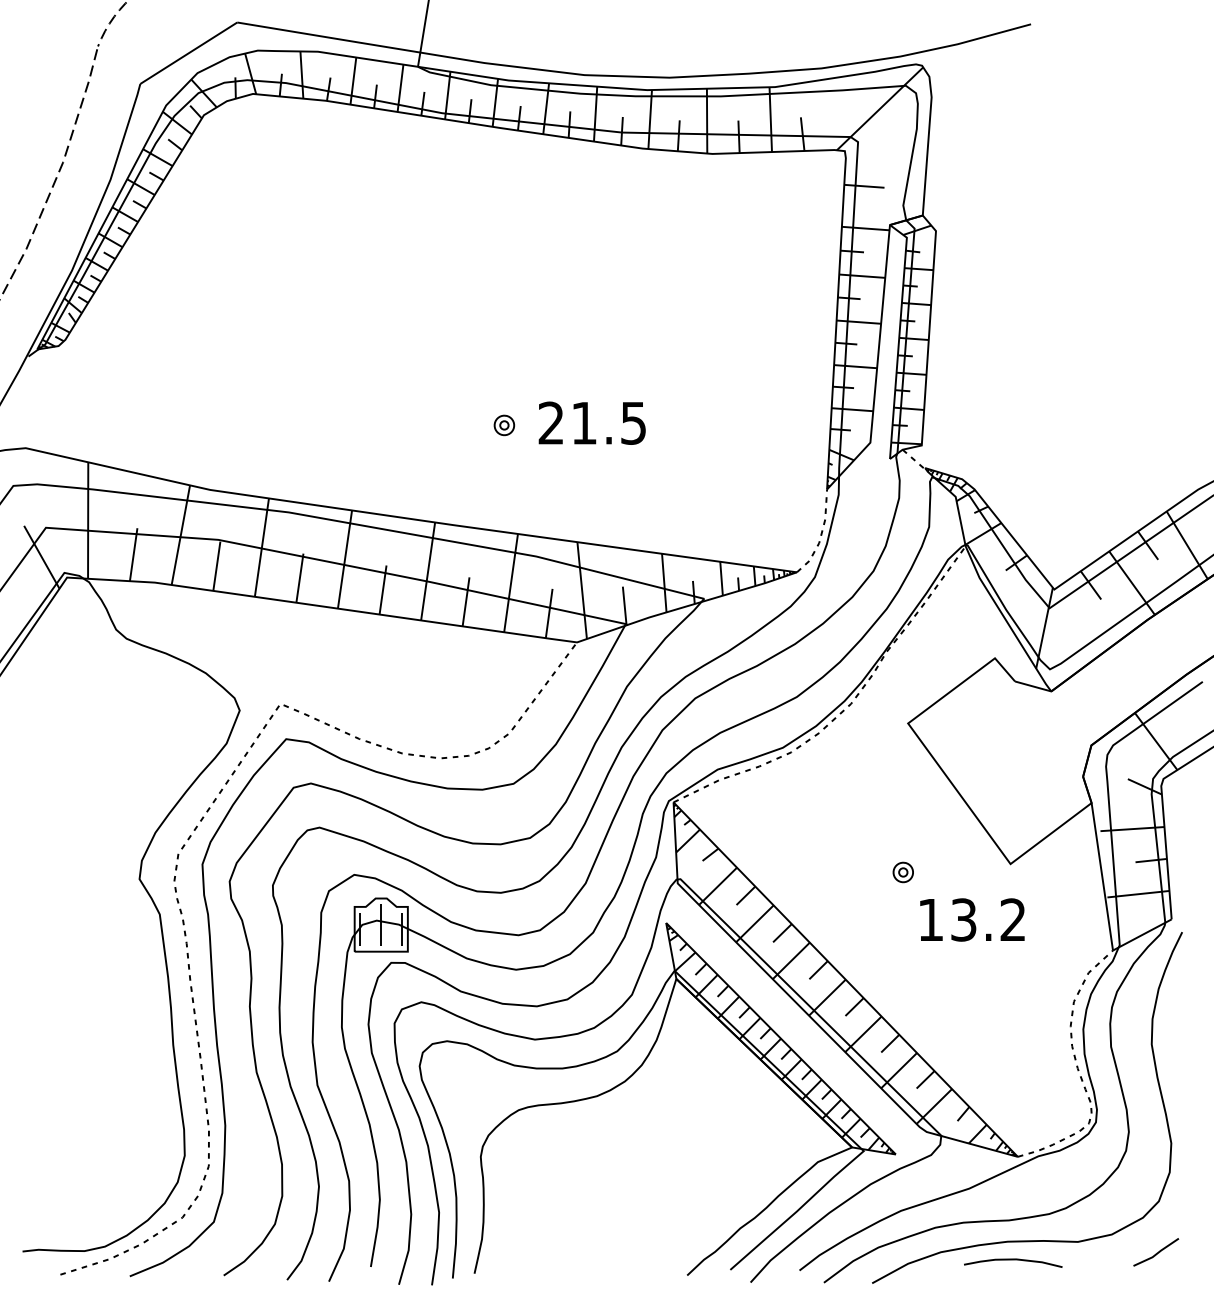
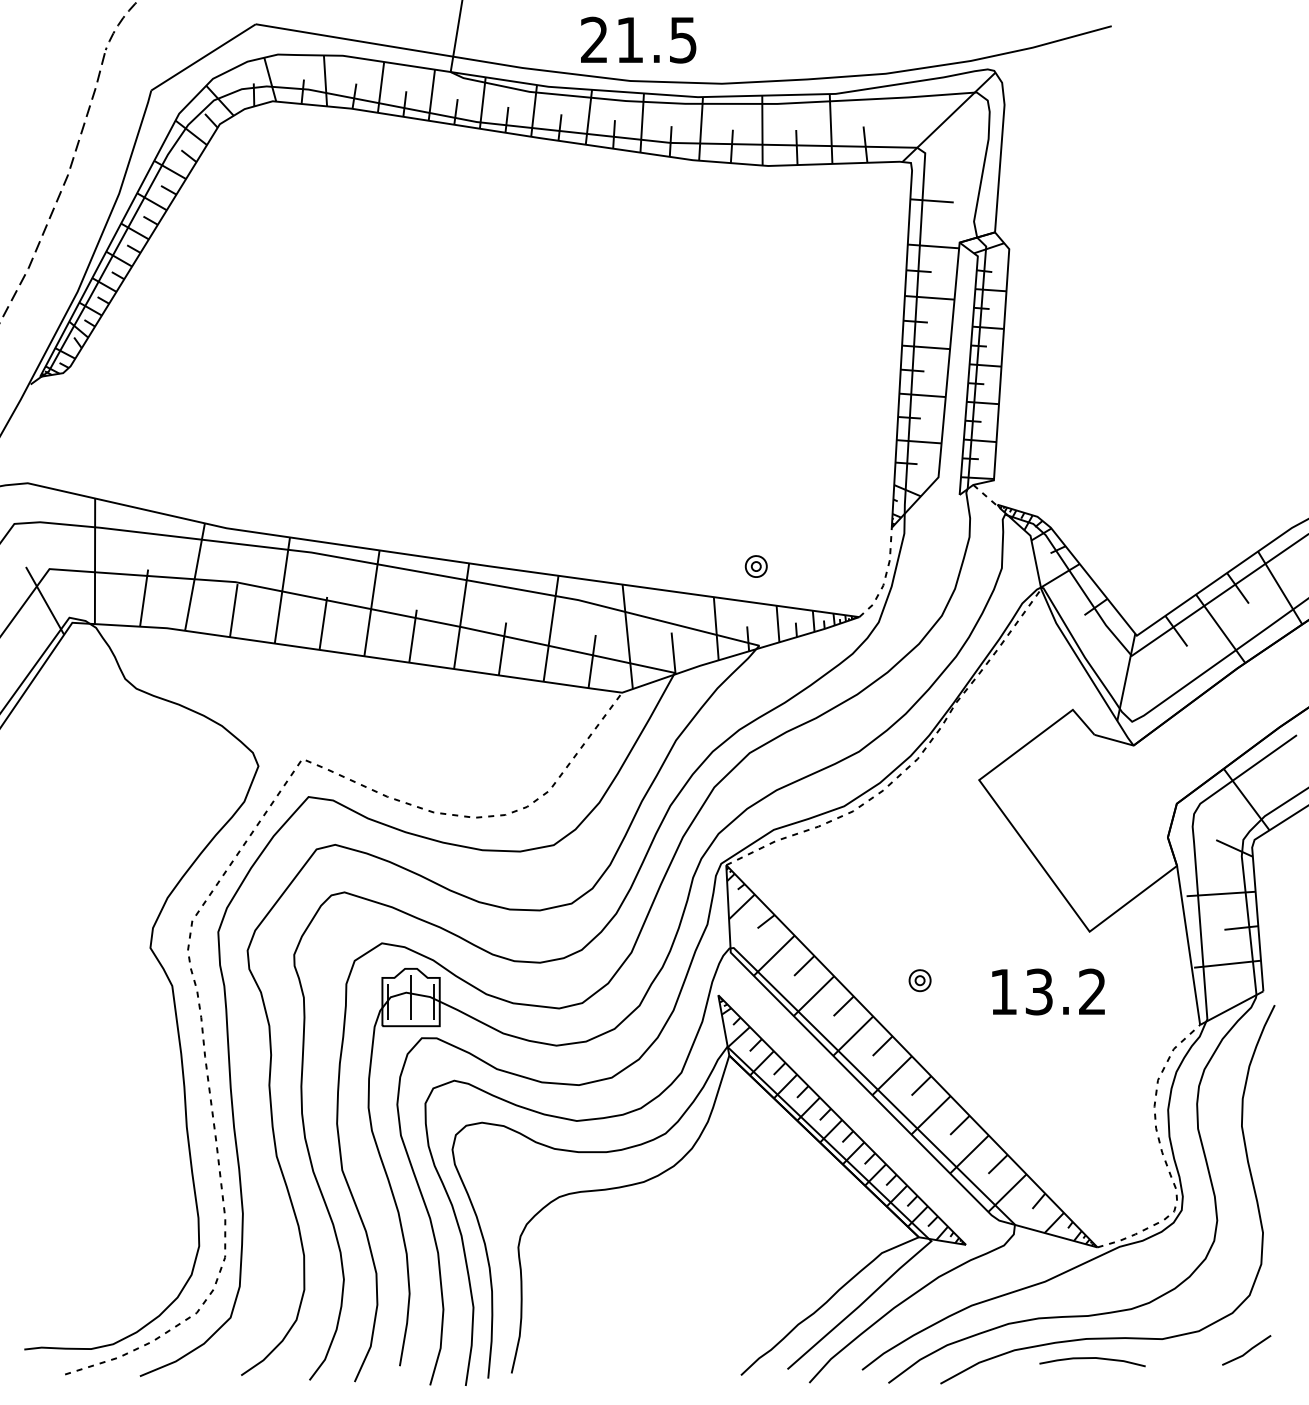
text: (591, 422) -> (637, 39), moved
part: (504, 425) -> (756, 566), moved
part: (902, 872) -> (919, 980), moved

